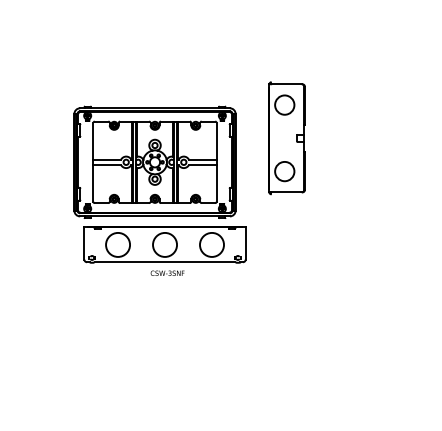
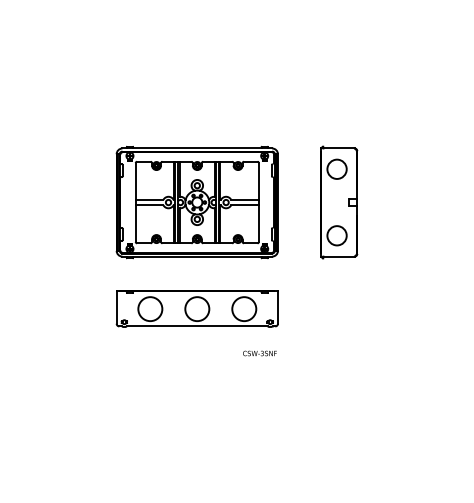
part: (287, 138) -> (339, 202), moved
part: (154, 162) -> (196, 202), moved
text: (167, 273) -> (259, 353), moved

